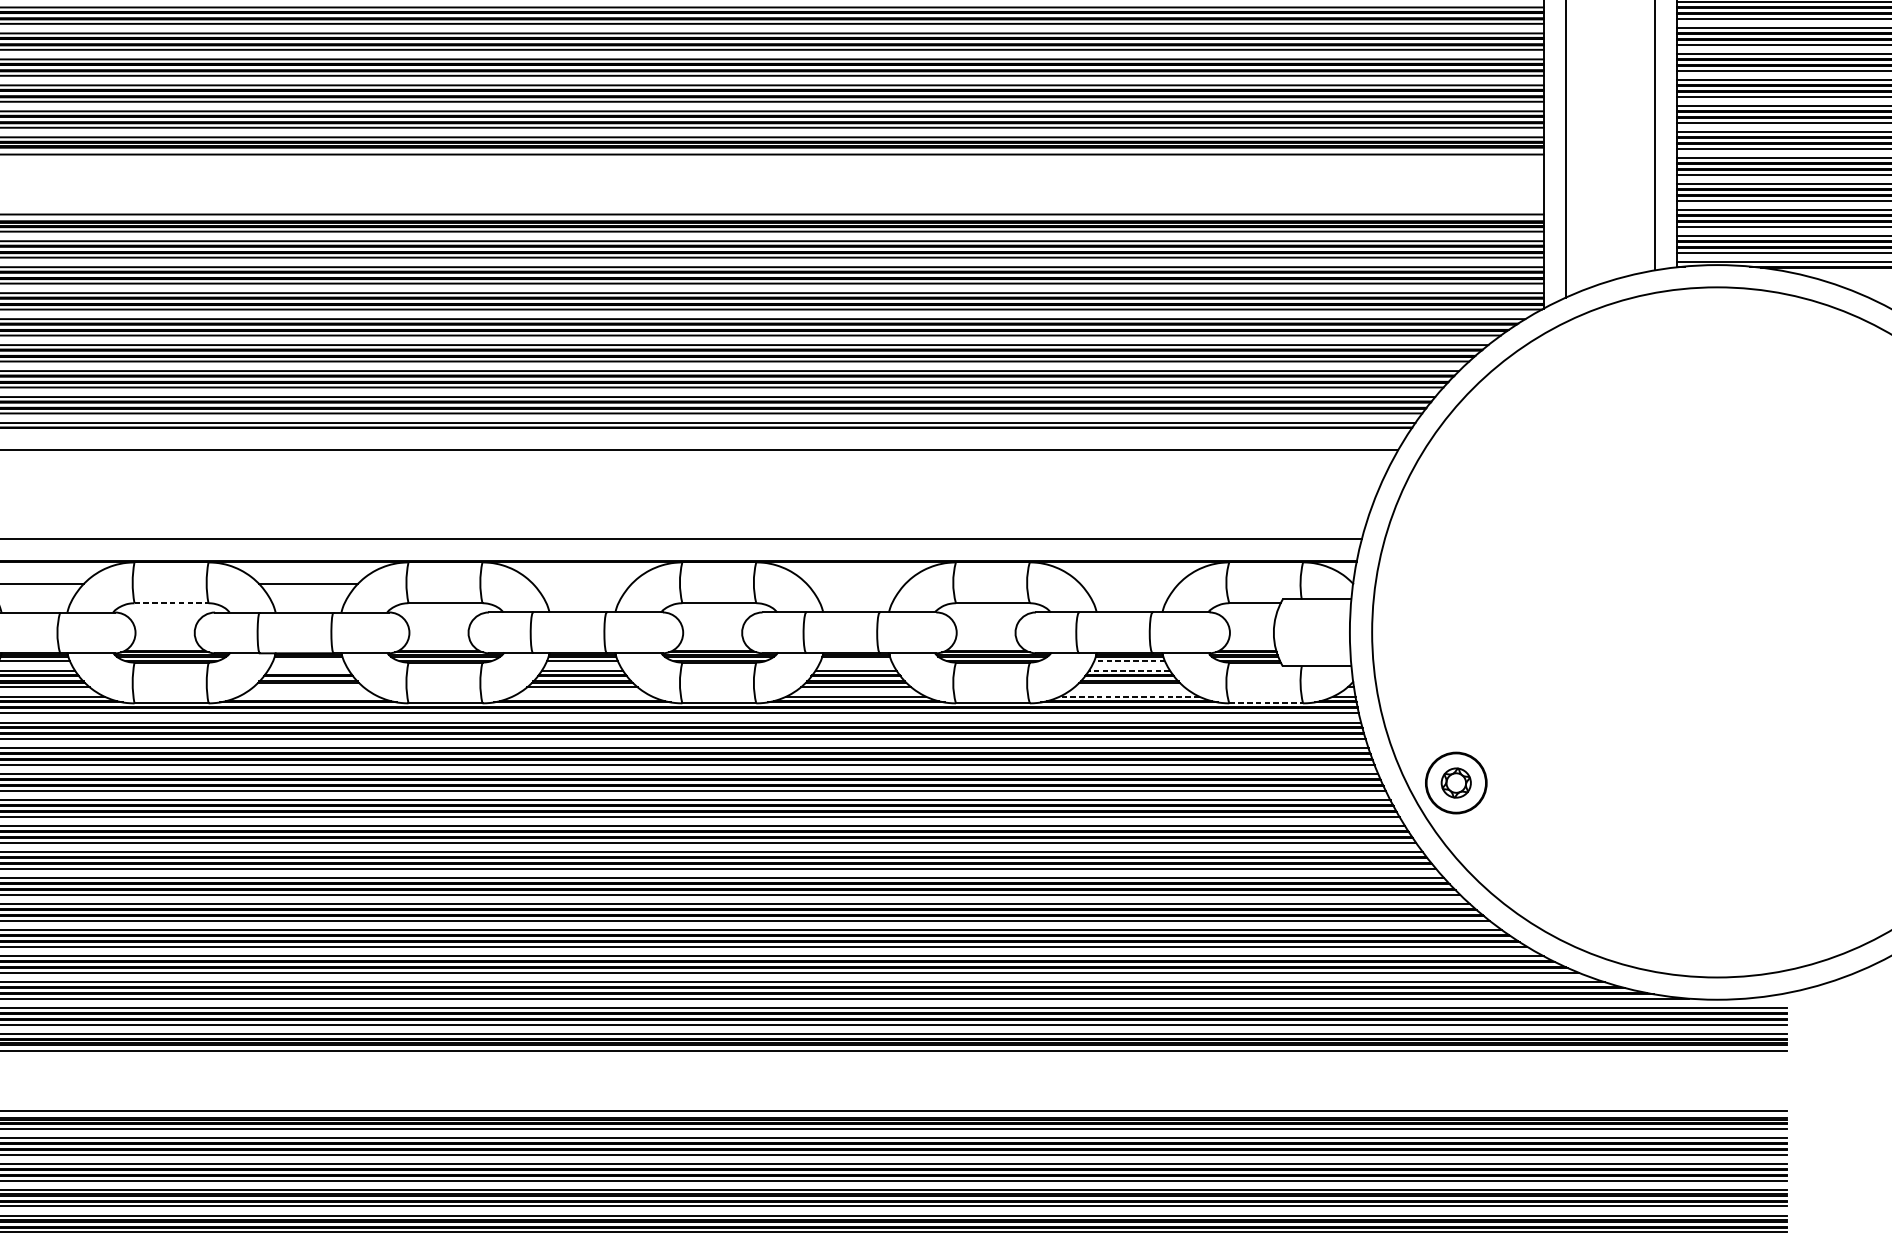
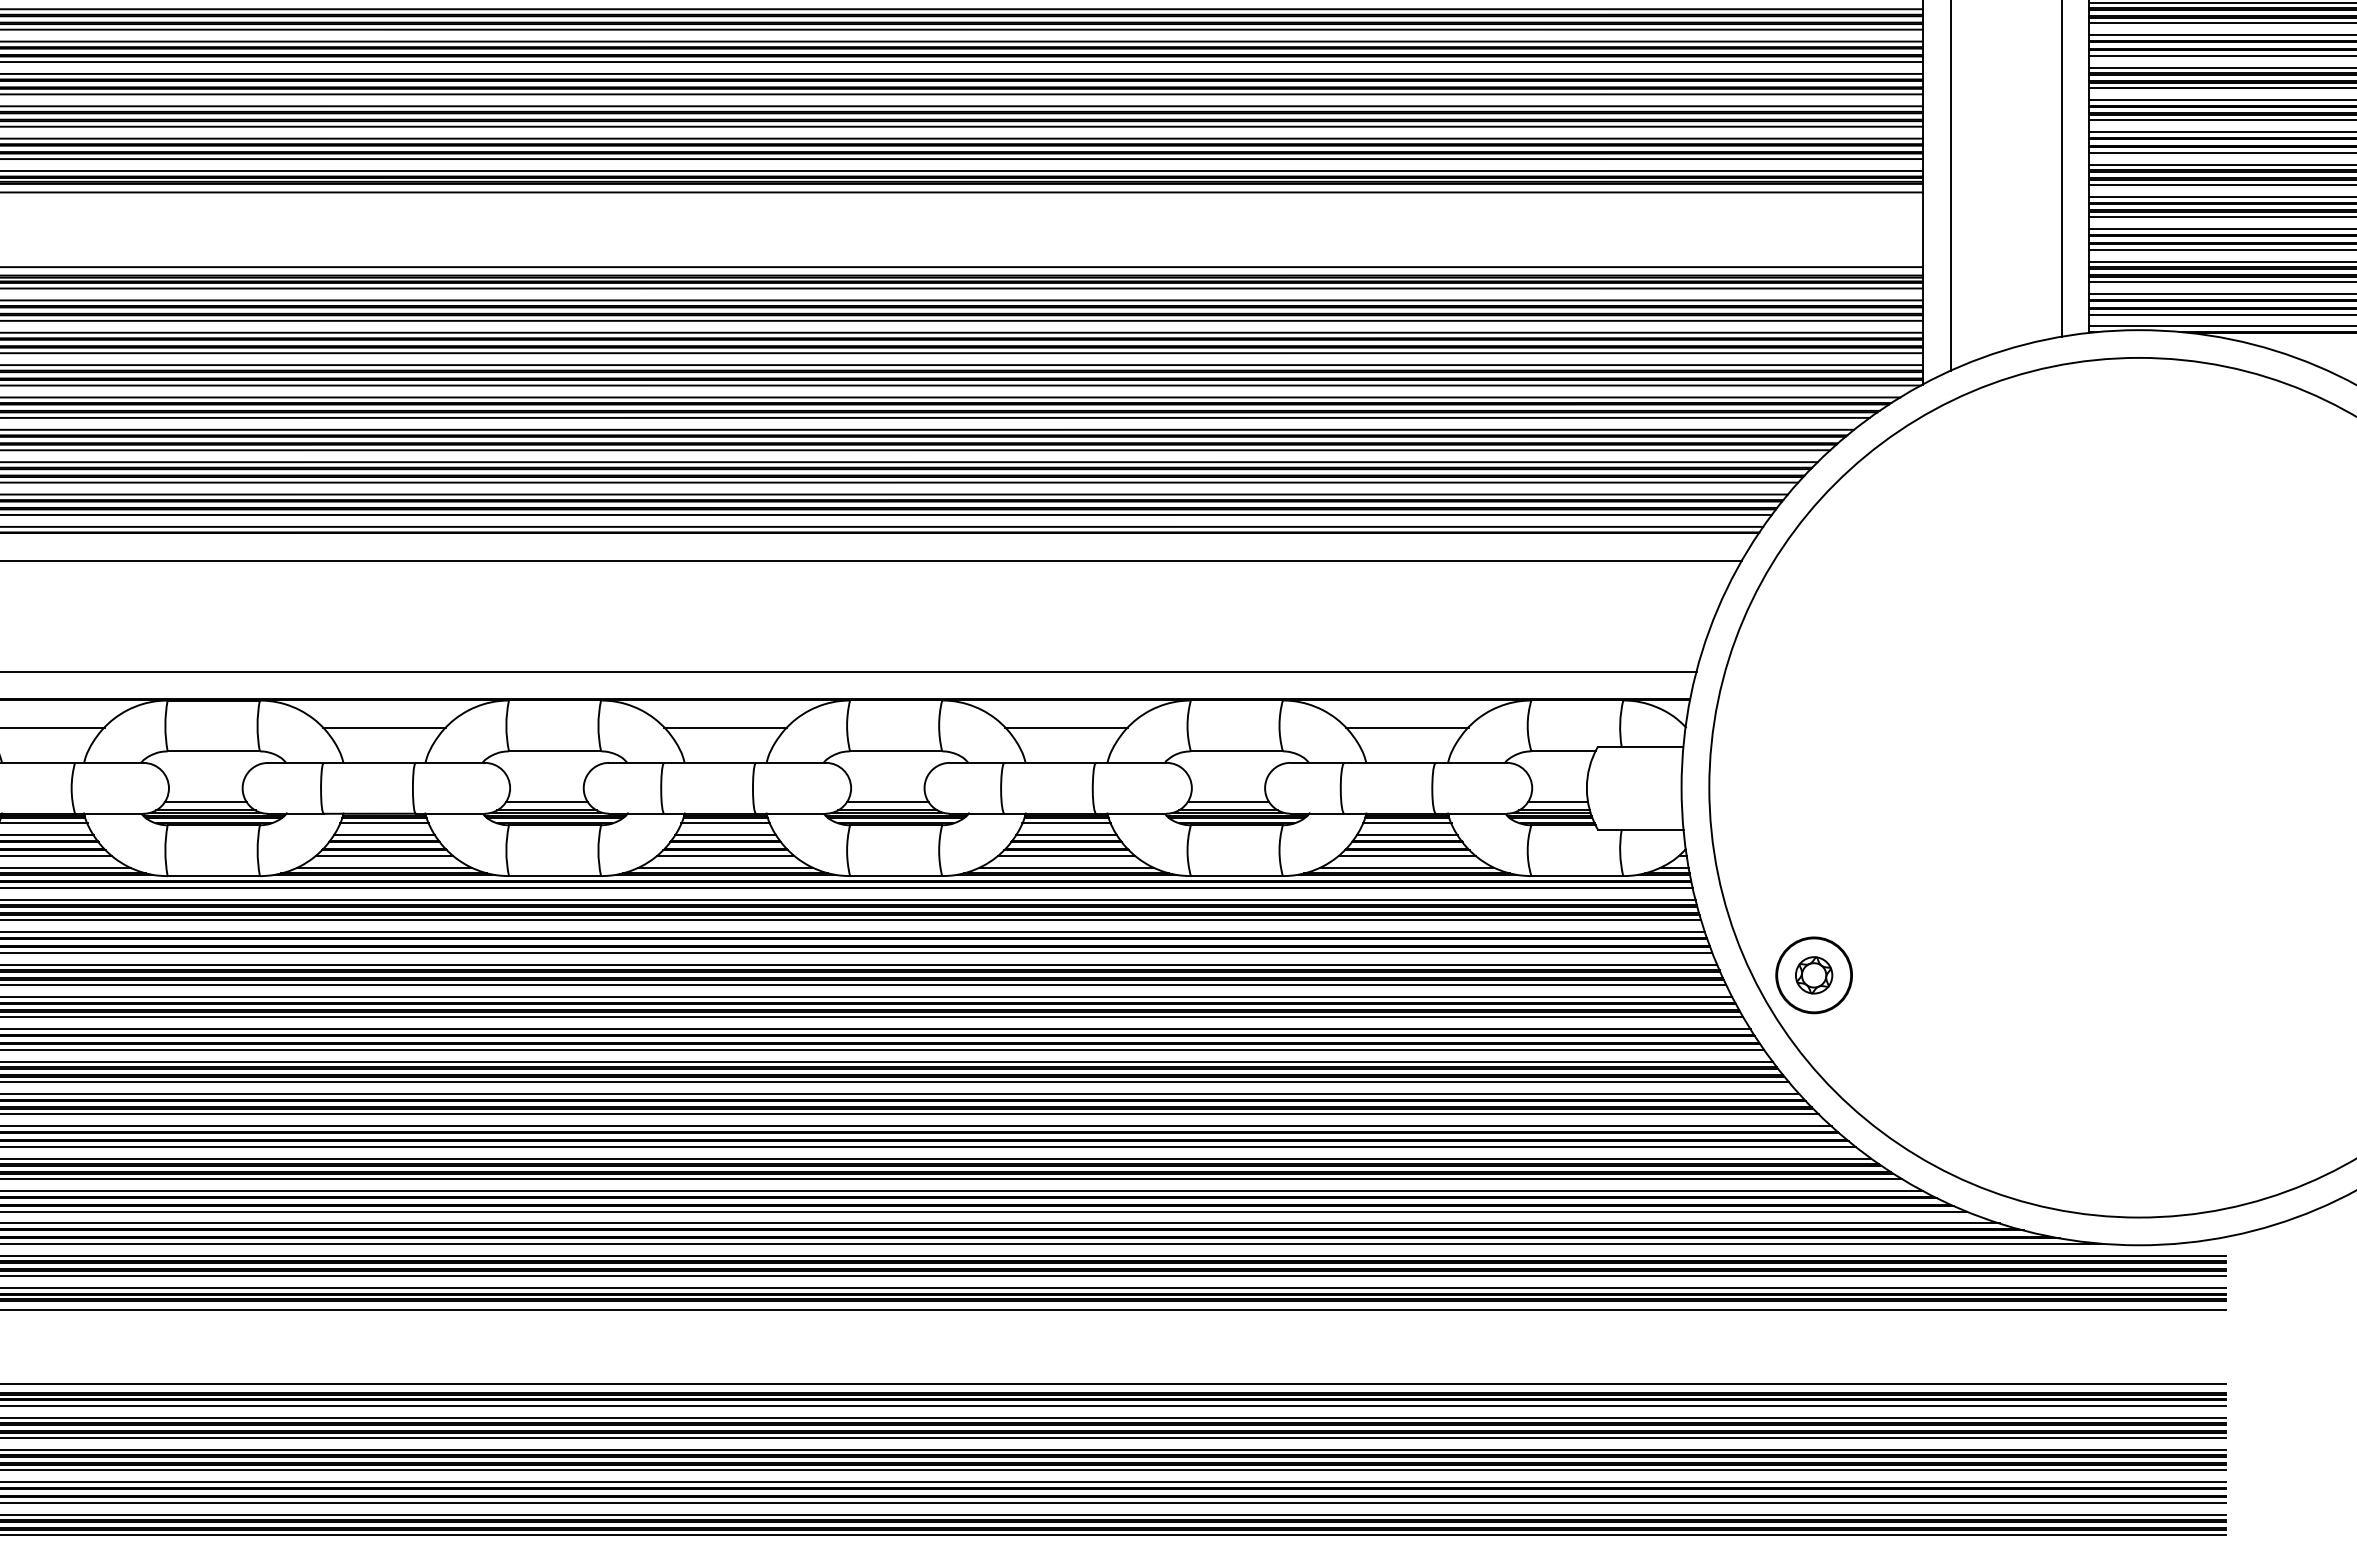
line: (582, 584) -> (725, 727), added
line: (856, 584) -> (1066, 727), added
line: (1129, 584) -> (1406, 727), added
line: (172, 603) -> (214, 751), dashed -> solid
line: (164, 643) -> (205, 801), added
line: (438, 643) -> (546, 801), added
line: (712, 643) -> (887, 801), added
line: (986, 643) -> (1228, 801), added
line: (1250, 643) -> (1557, 801), added
line: (307, 661) -> (383, 823), added
line: (856, 661) -> (1066, 823), added
line: (1129, 661) -> (1406, 823), dashed -> solid
line: (308, 670) -> (384, 835), added
line: (1129, 670) -> (1406, 835), dashed -> solid
line: (308, 686) -> (384, 855), added
line: (1129, 686) -> (1406, 855), added
line: (308, 696) -> (384, 867), added
line: (582, 696) -> (725, 867), added
line: (1129, 696) -> (1406, 867), dashed -> solid
line: (1266, 703) -> (1577, 876), dashed -> solid

